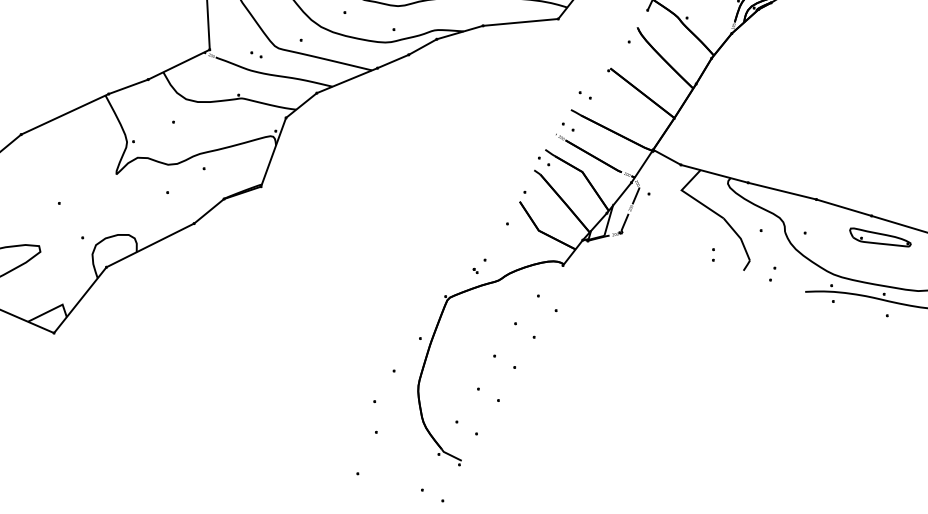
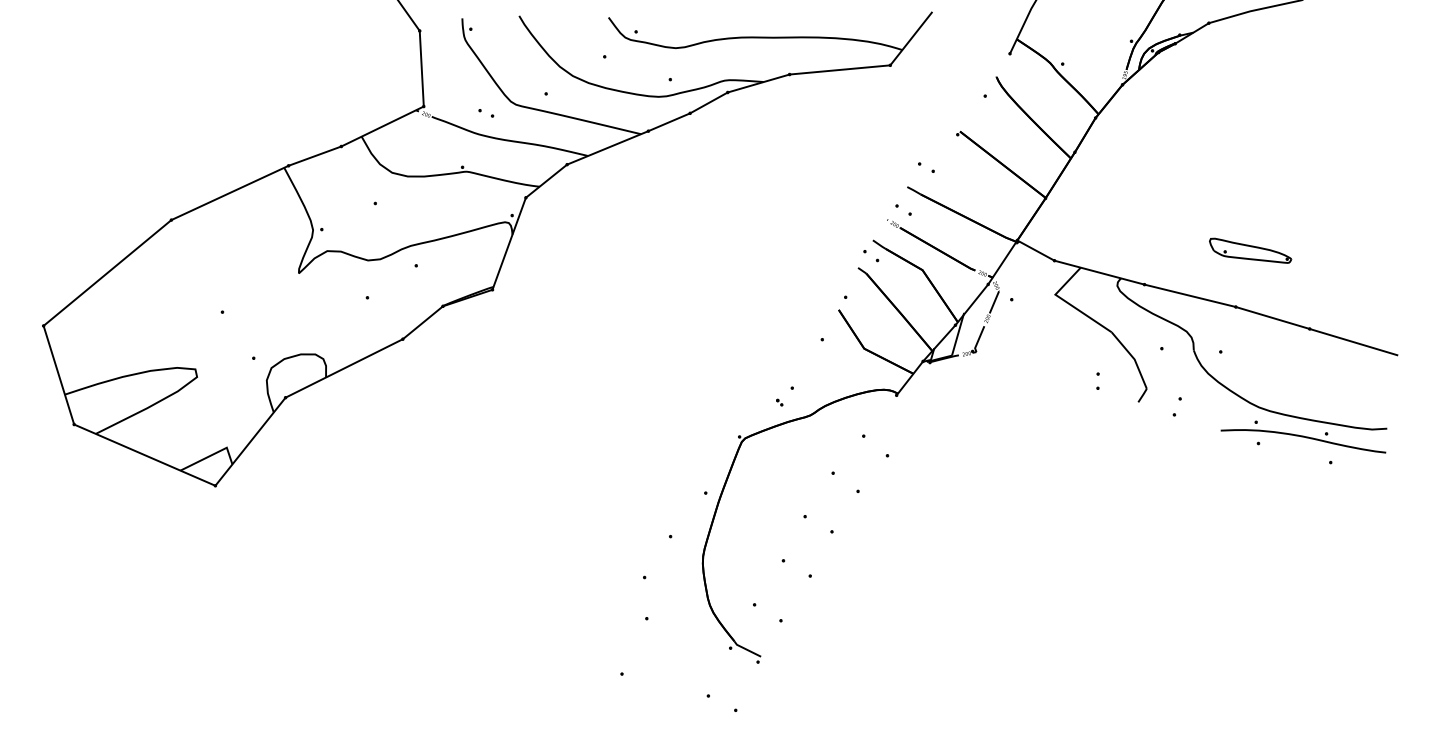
part: (880, 237) -> (1250, 250), moved

